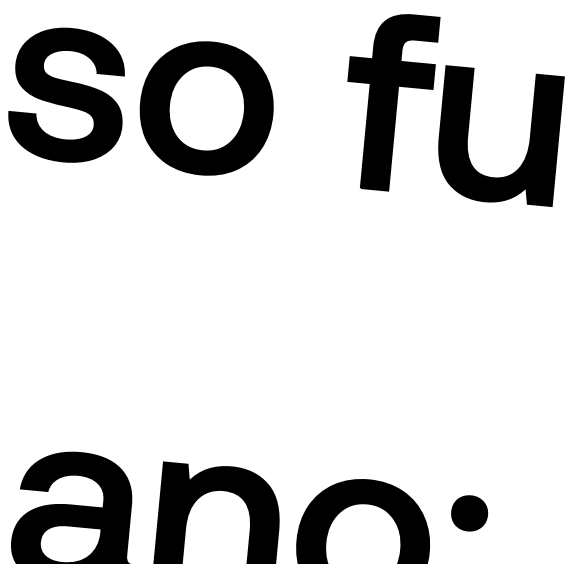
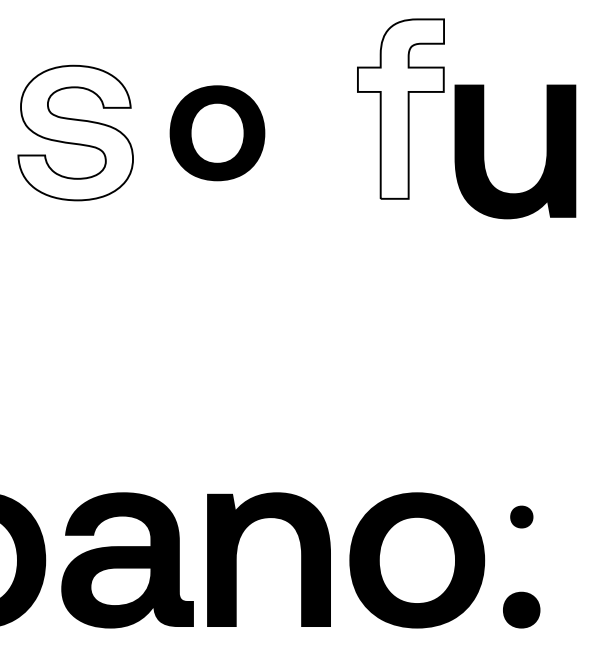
fill: (67, 94) -> (75, 132), removed
fill: (388, 101) -> (400, 108), removed
part: (206, 108) -> (217, 133), size x0.7
part: (468, 133) -> (484, 151), moved
part: (469, 512) -> (521, 516), size x0.6

